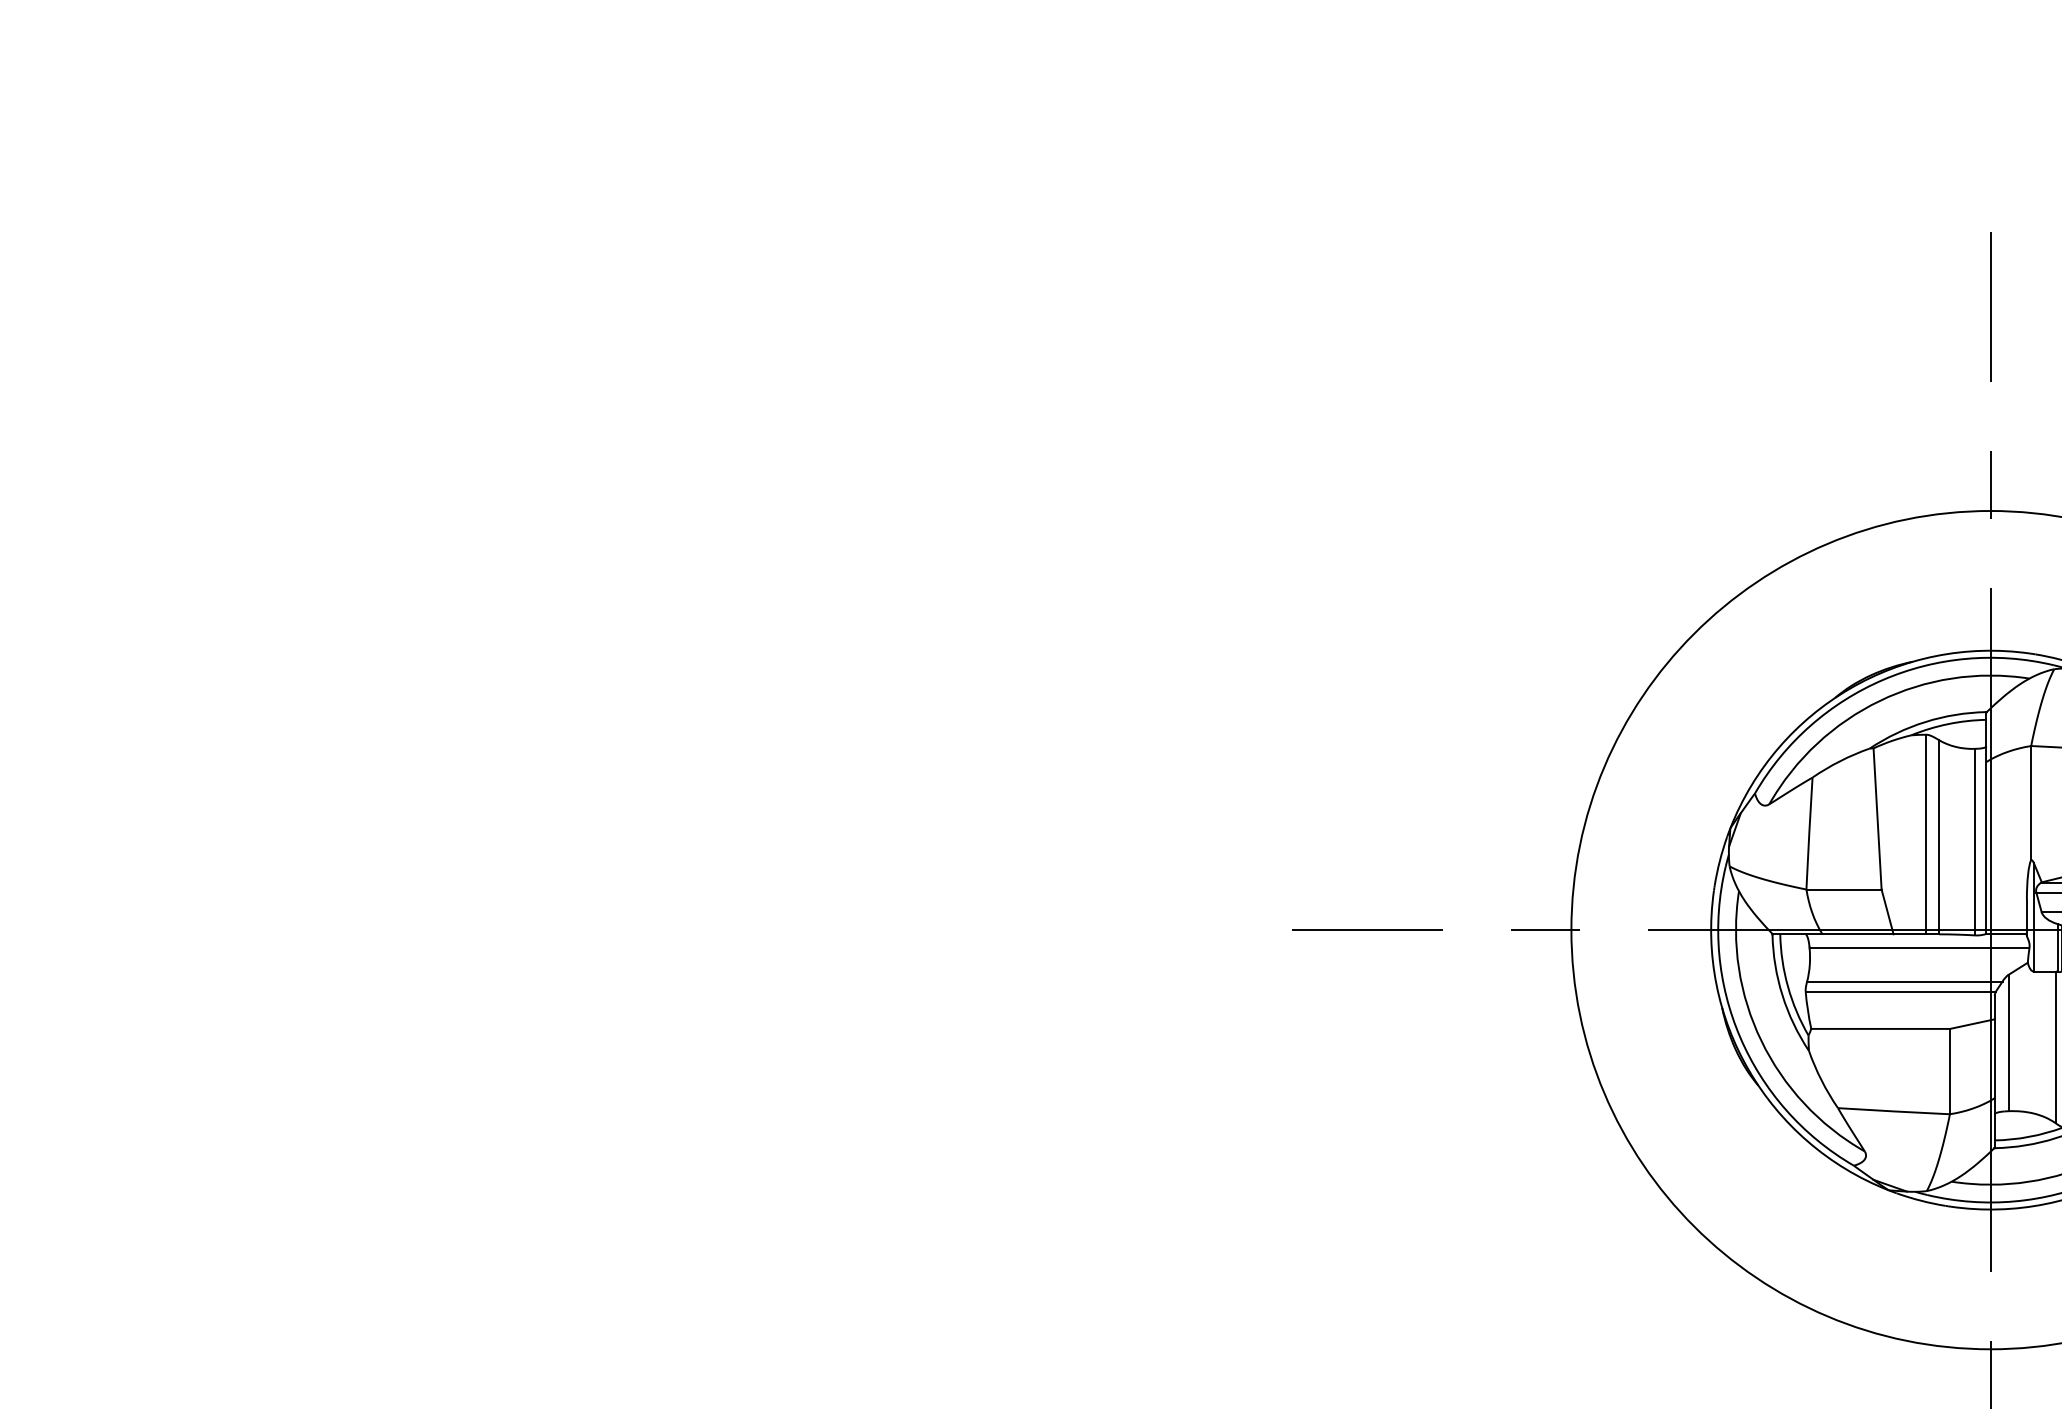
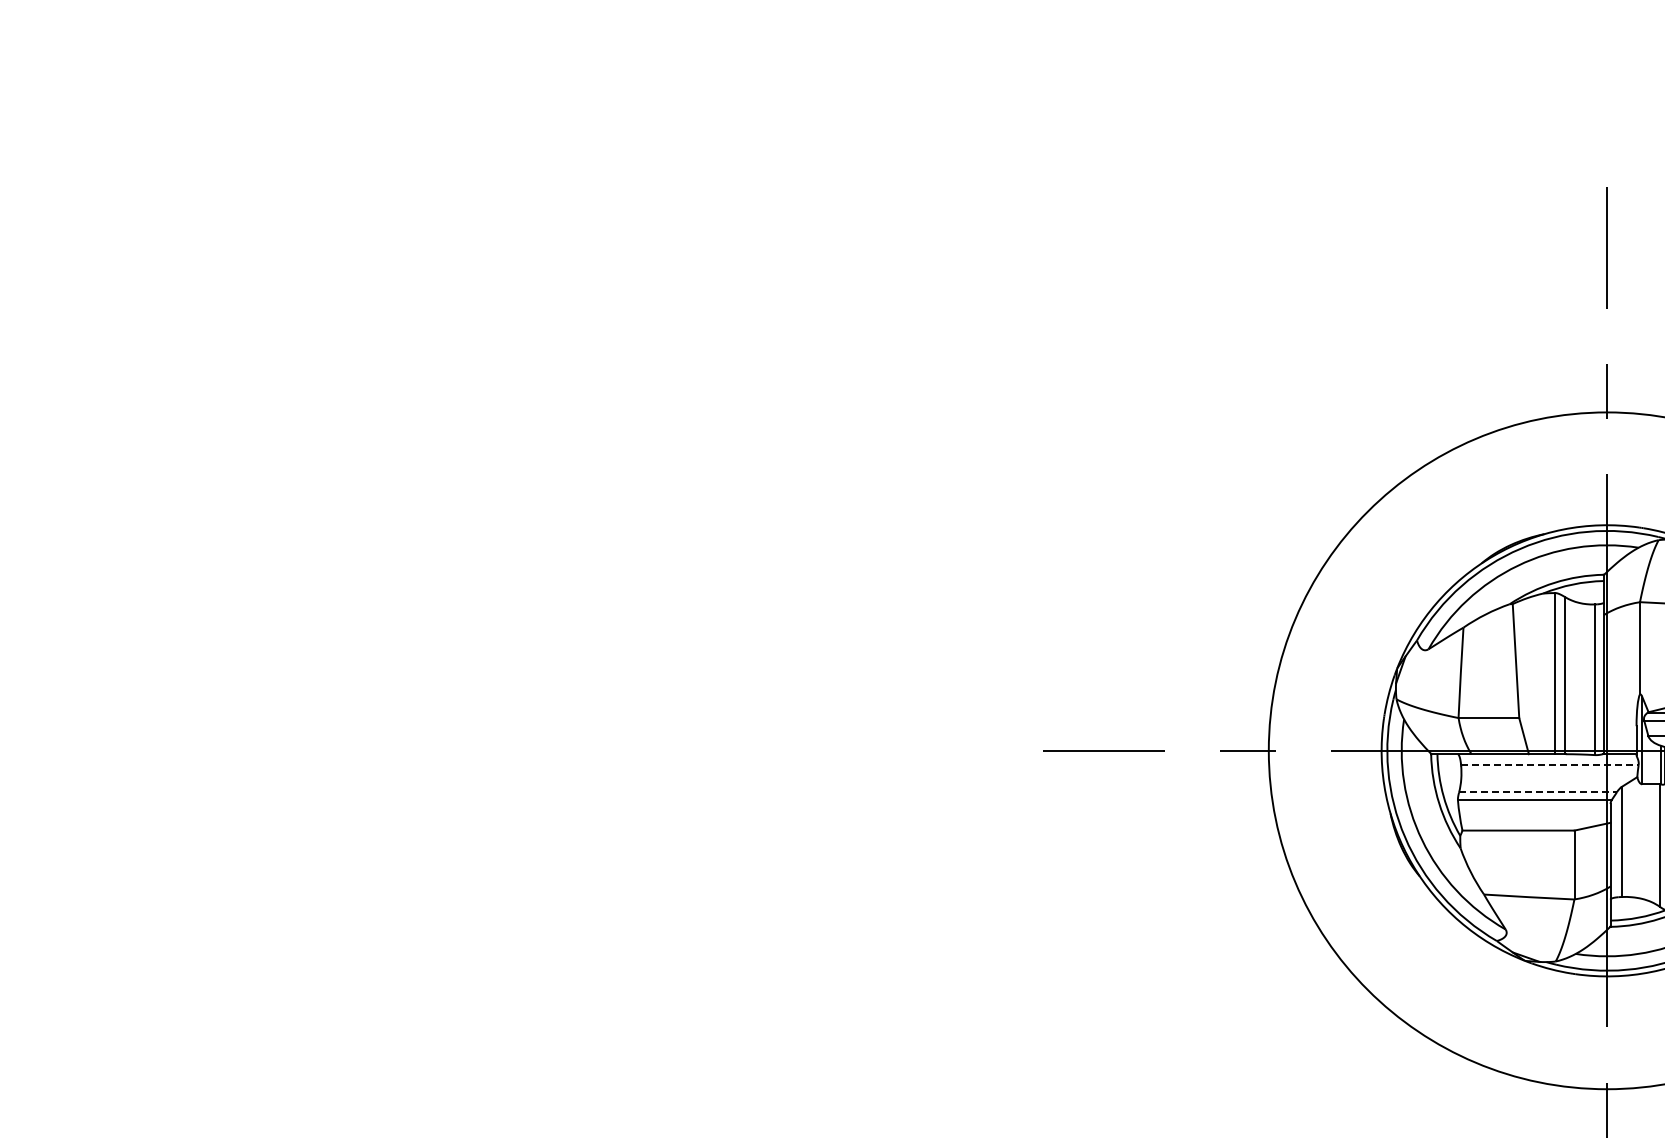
line: (1919, 948) -> (1549, 765), solid -> dashed
line: (1904, 981) -> (1537, 792), solid -> dashed

